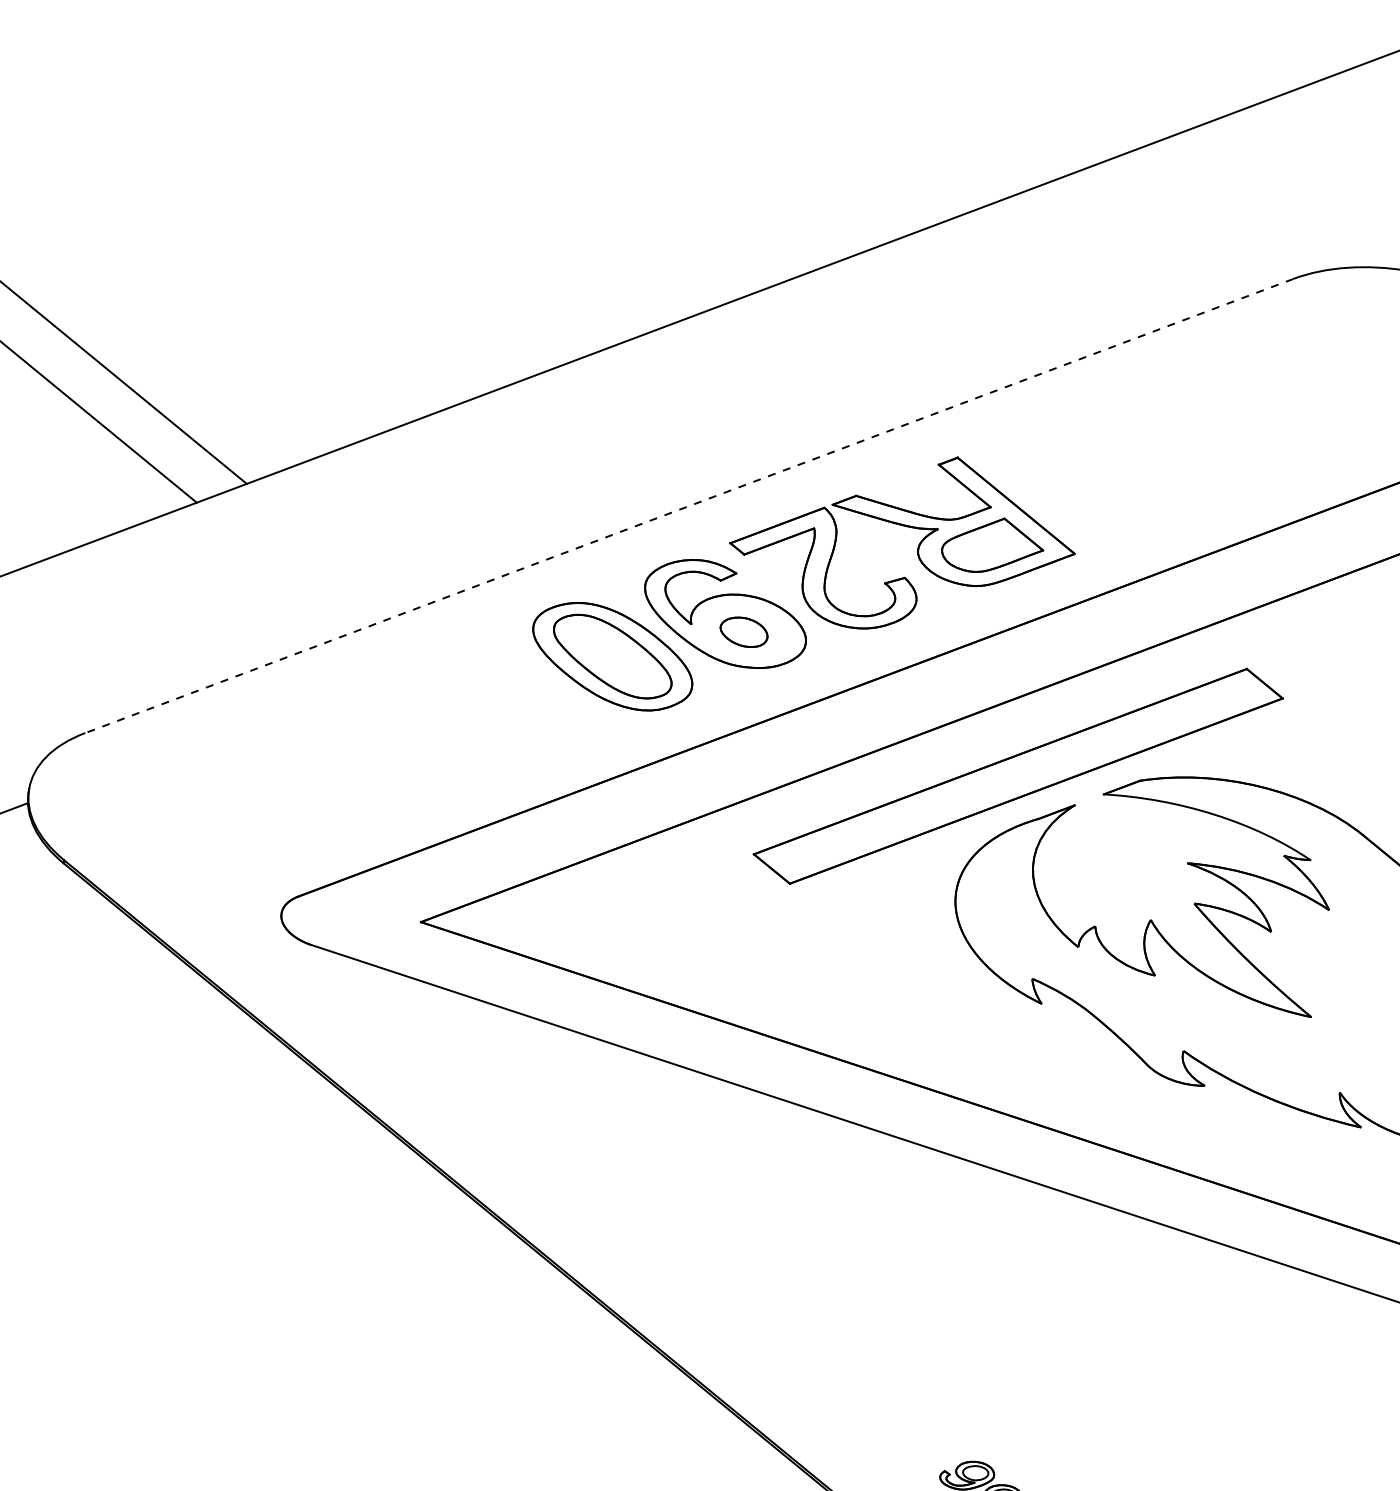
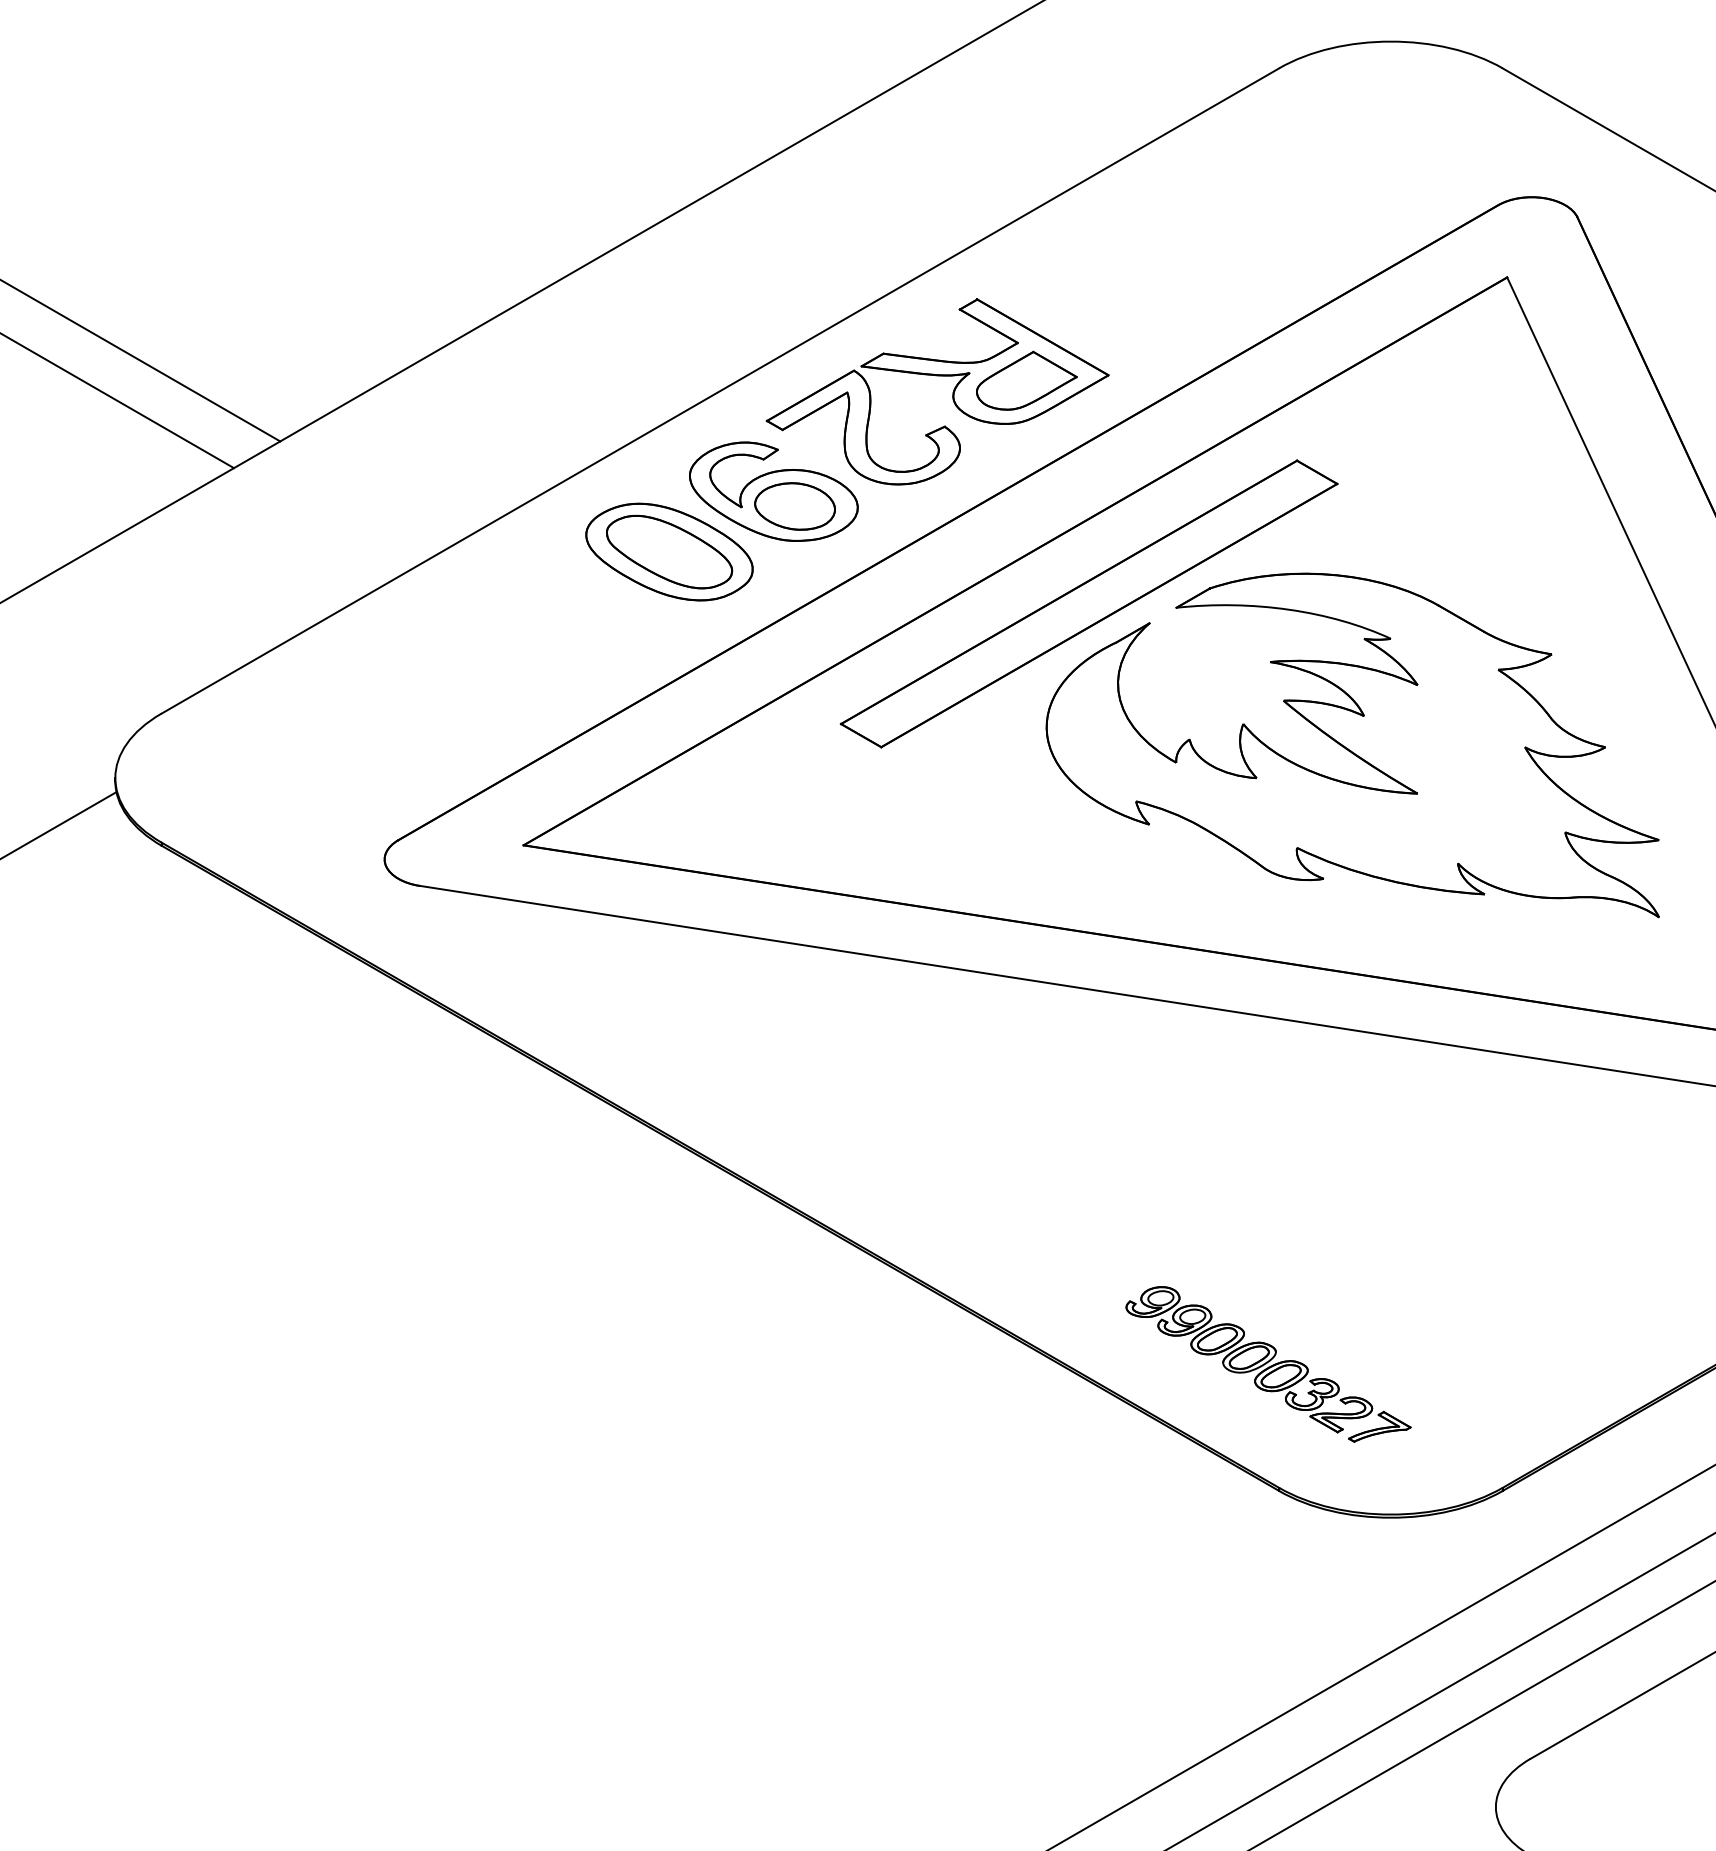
line: (688, 506) -> (719, 391), dashed -> solid
part: (743, 632) -> (794, 506), size x1.67

